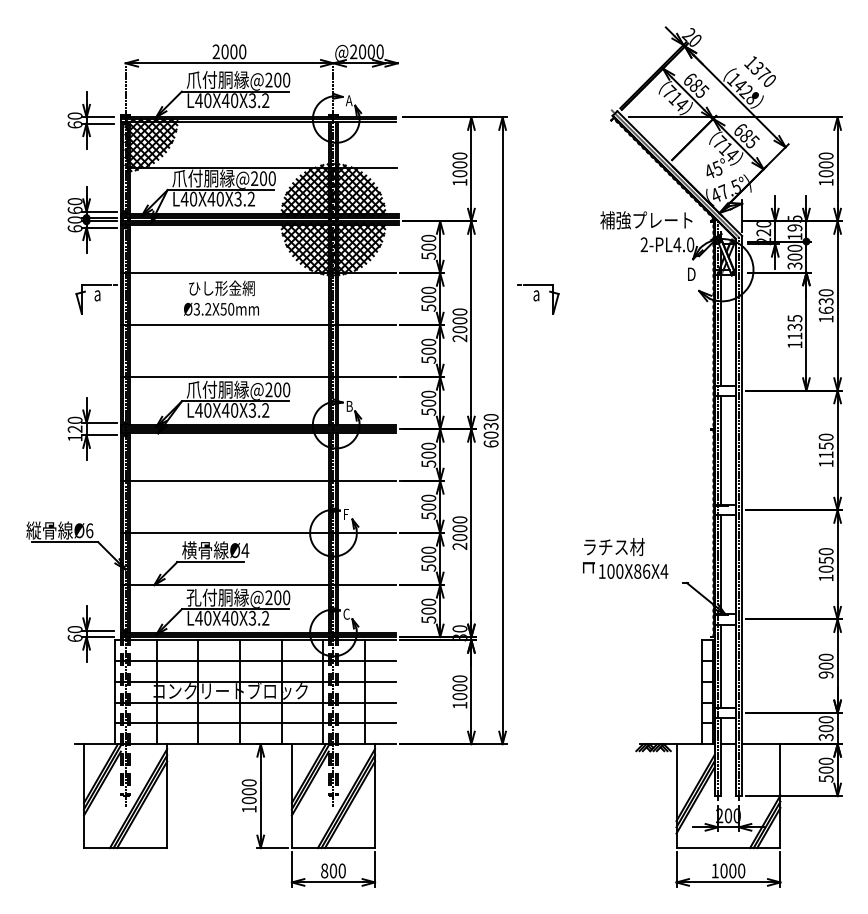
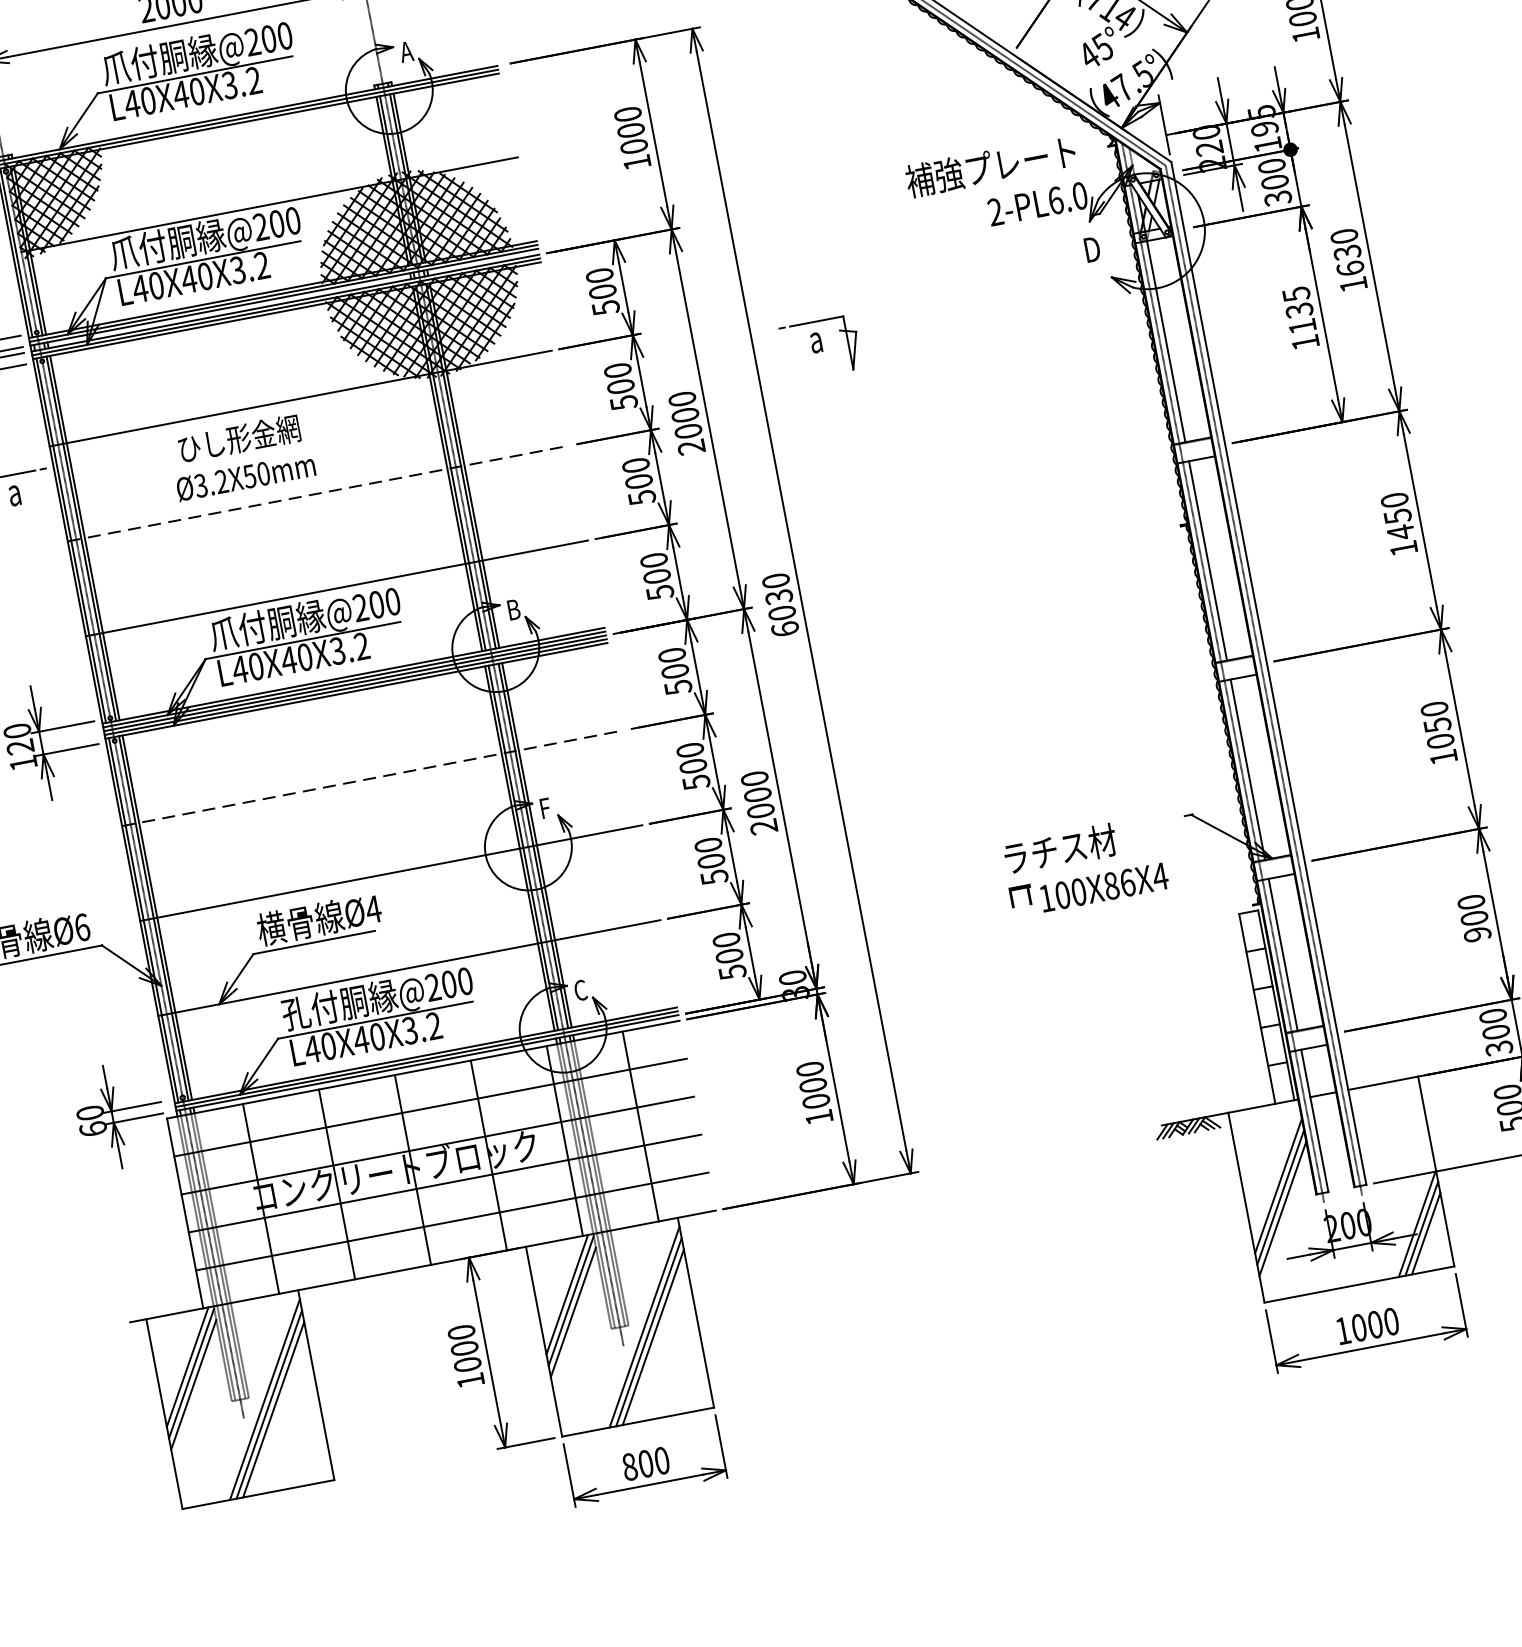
text: (677, 244) -> (1056, 199), 2-PL4.0 -> 2-PL6.0
line: (258, 325) -> (319, 493), solid -> dashed
text: (826, 454) -> (1401, 531), 1150 -> 1450
line: (258, 481) -> (373, 778), solid -> dashed
text: (625, 558) -> (1084, 866), moved

